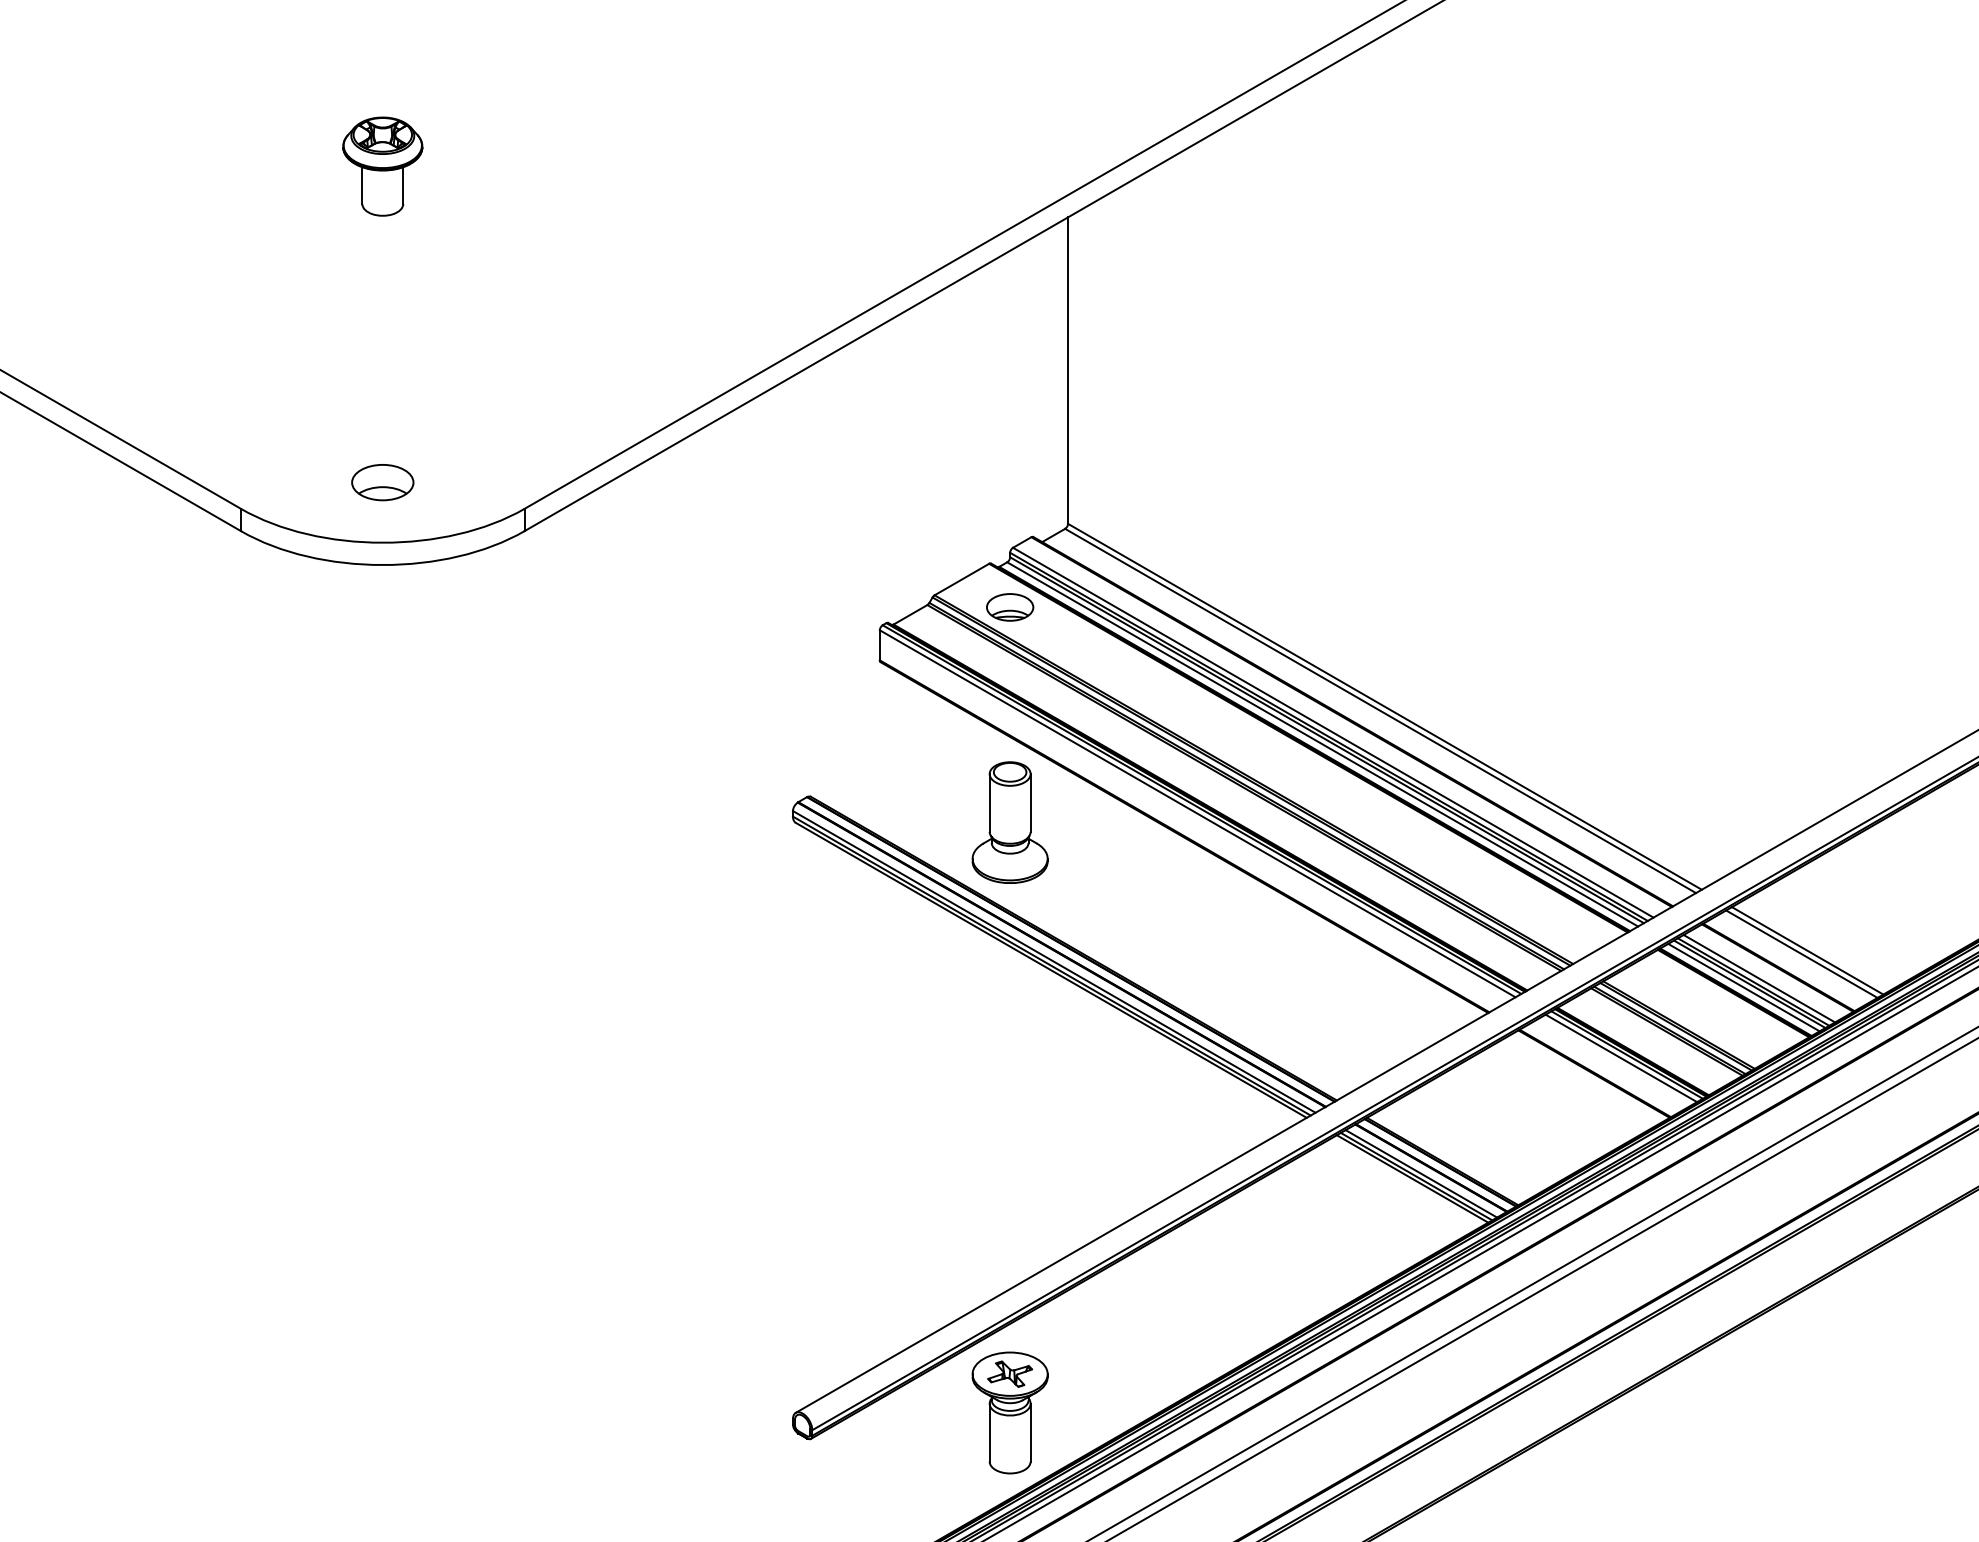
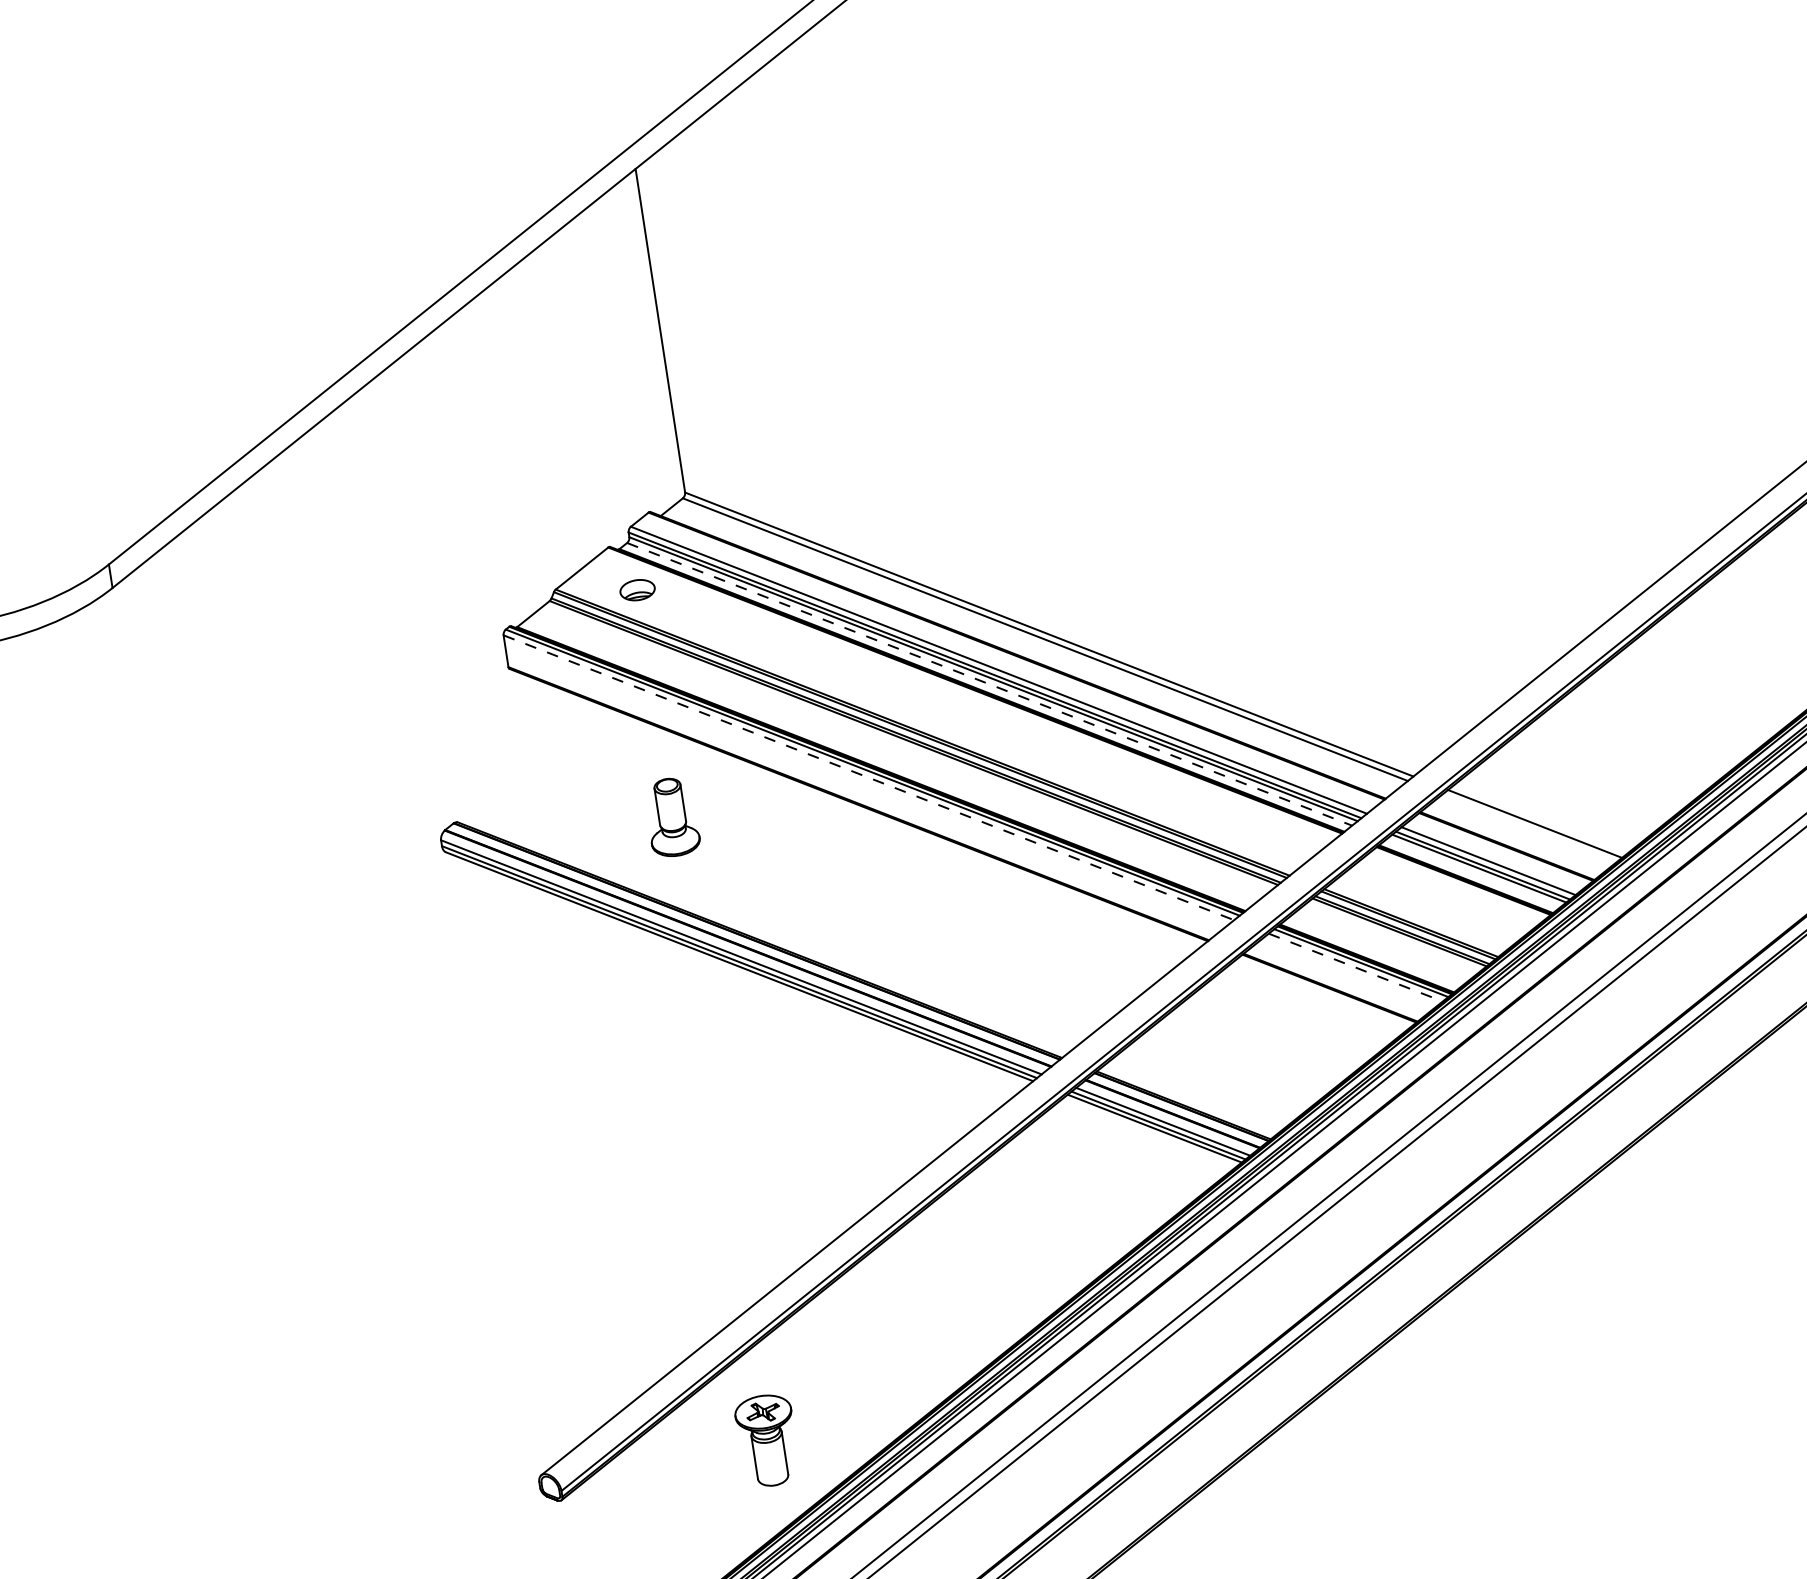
part: (1010, 607) -> (637, 590), size x0.7
line: (1323, 744) -> (990, 684), solid -> dashed
line: (1198, 814) -> (869, 778), solid -> dashed
part: (1009, 822) -> (671, 817), size x0.6
line: (1801, 953) -> (1529, 827), removed
line: (1743, 987) -> (1473, 873), removed
line: (1621, 1058) -> (1355, 967), solid -> dashed
part: (1009, 1412) -> (766, 1440), size x0.7

